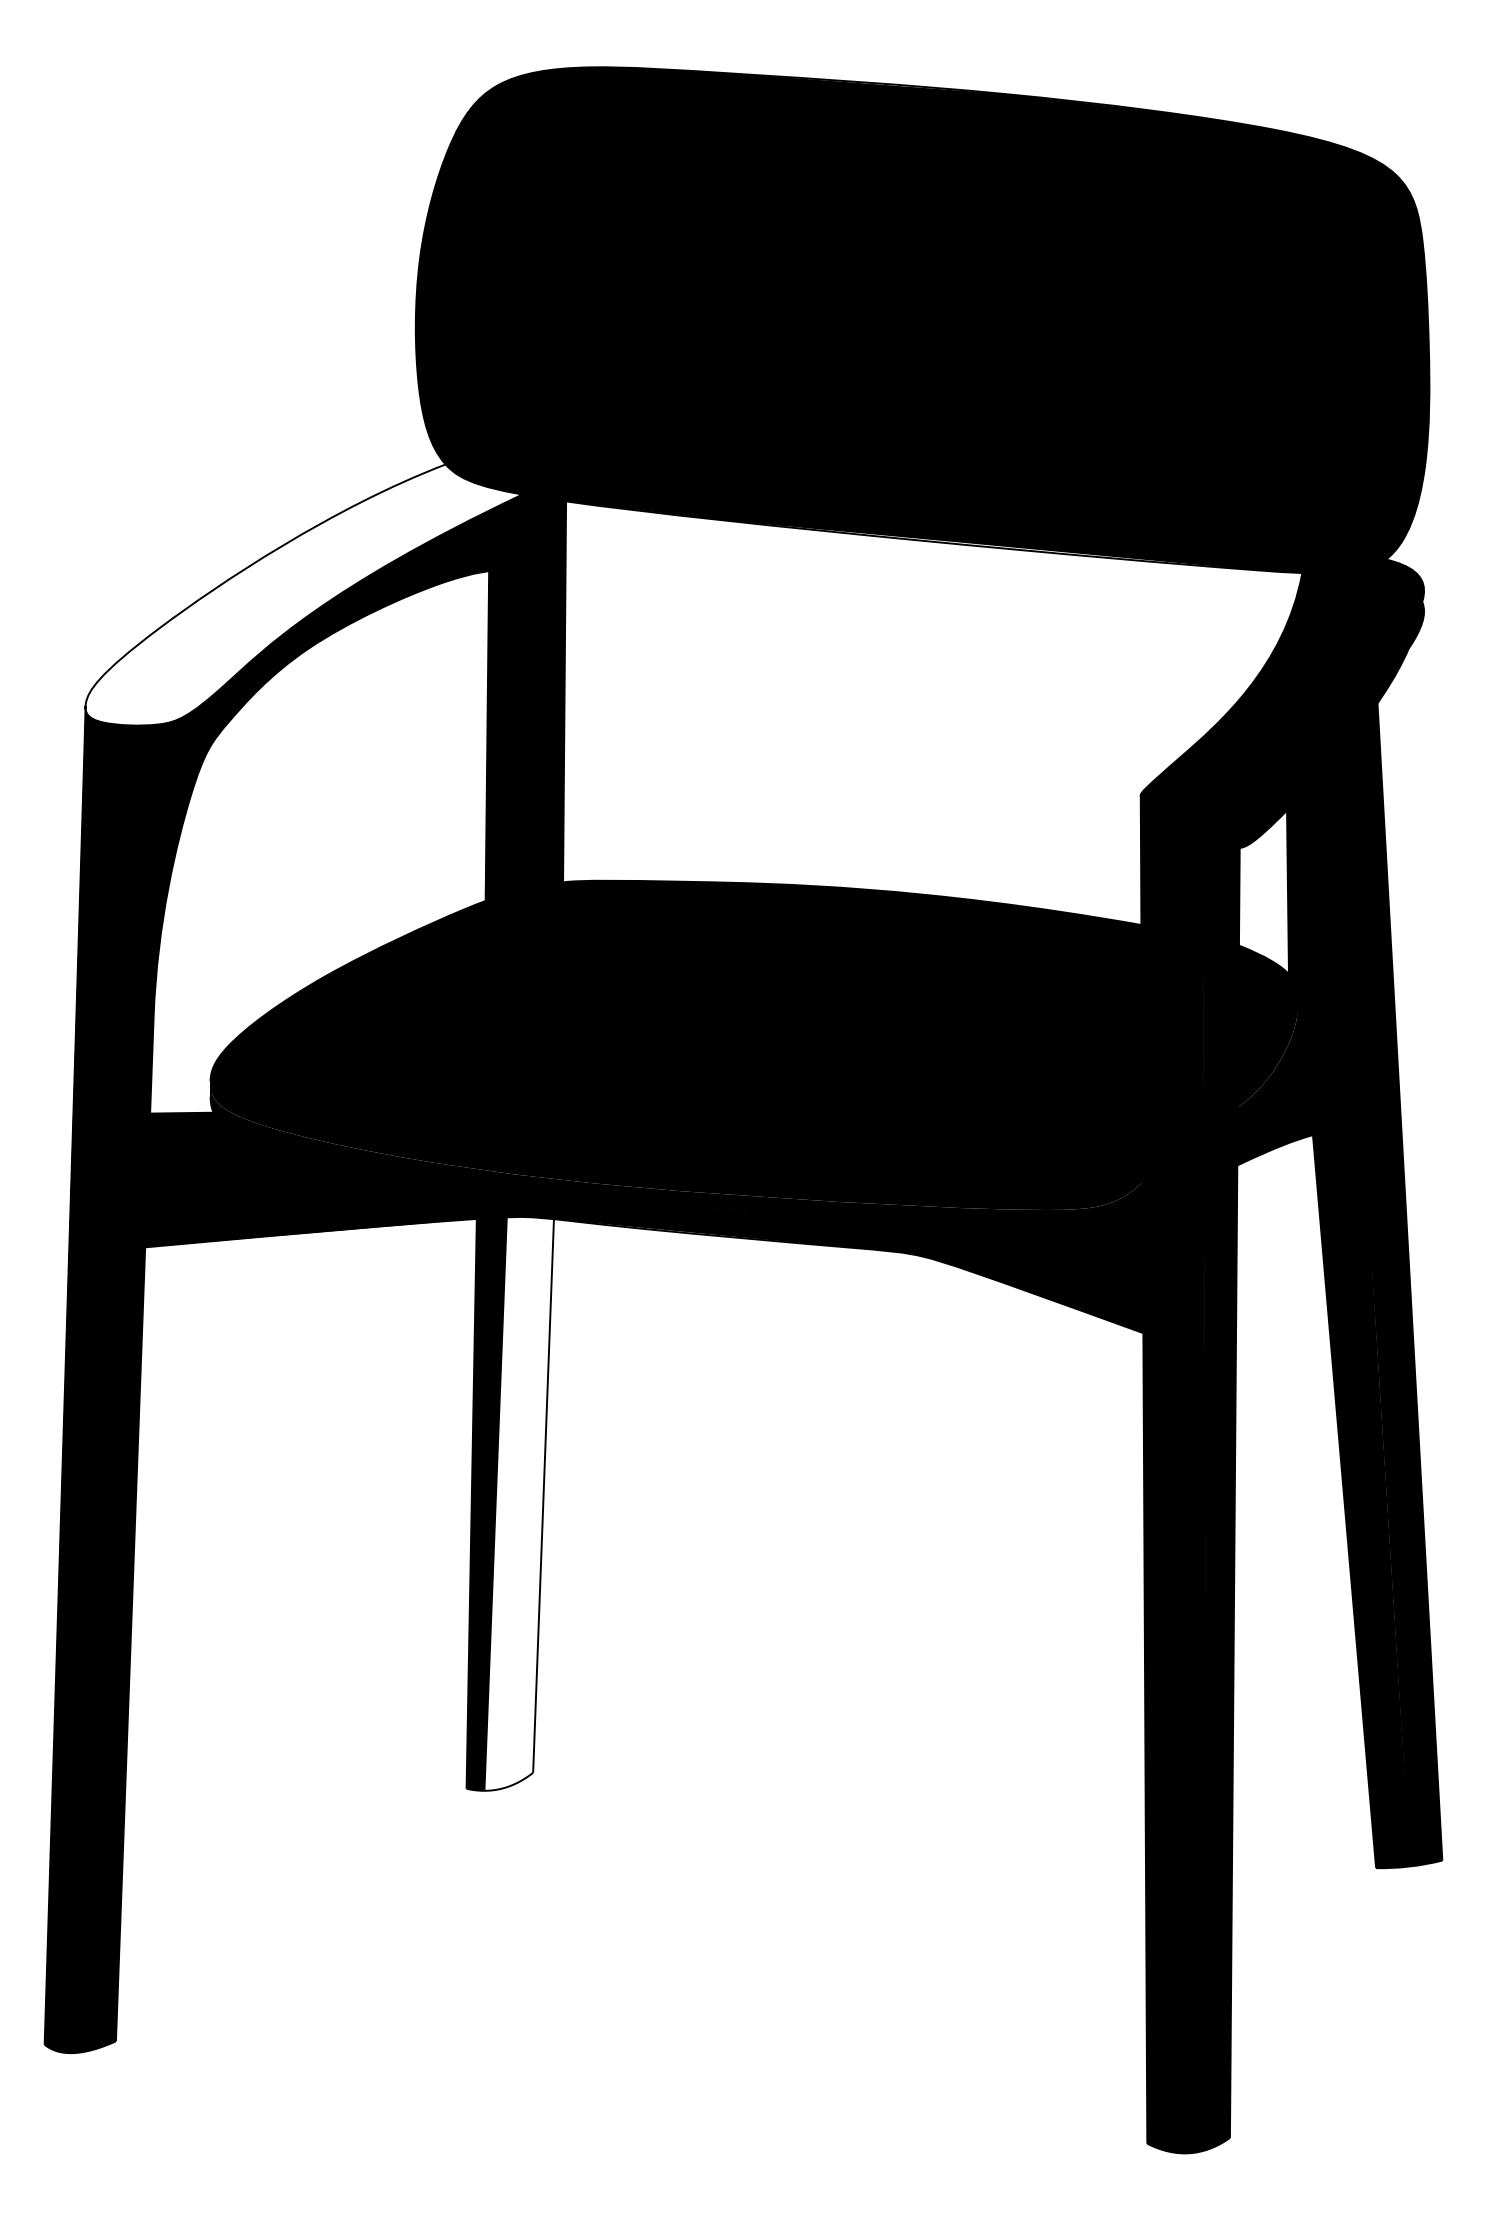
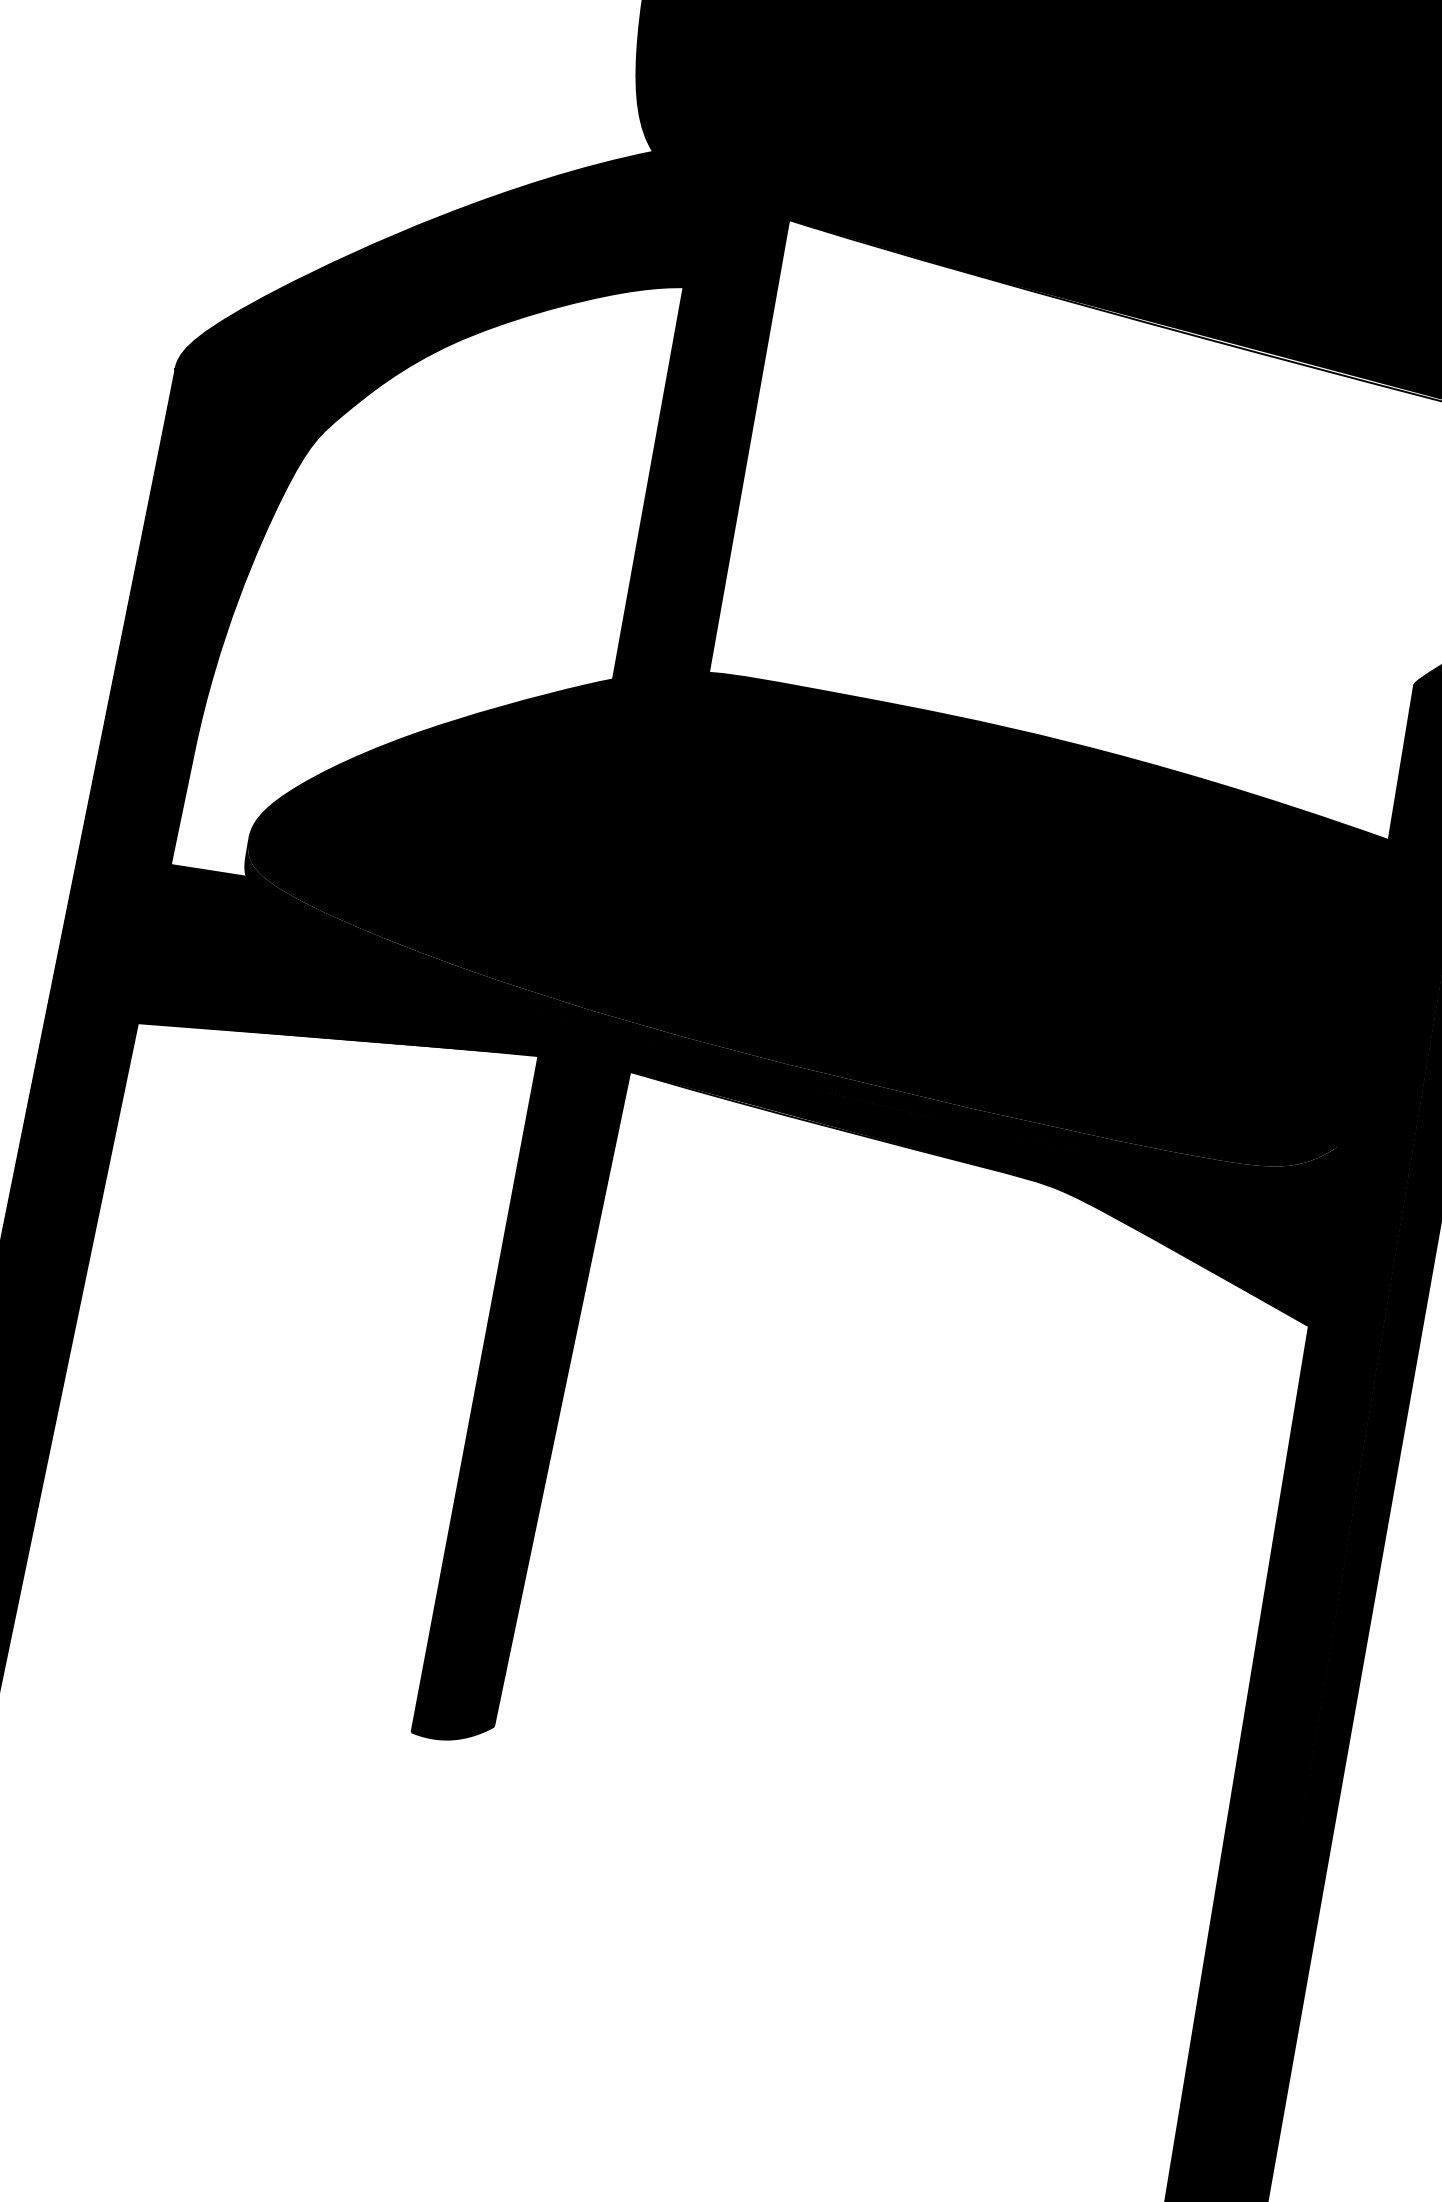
fill: (303, 594) -> (457, 277), added
fill: (518, 1503) -> (530, 1403), added

